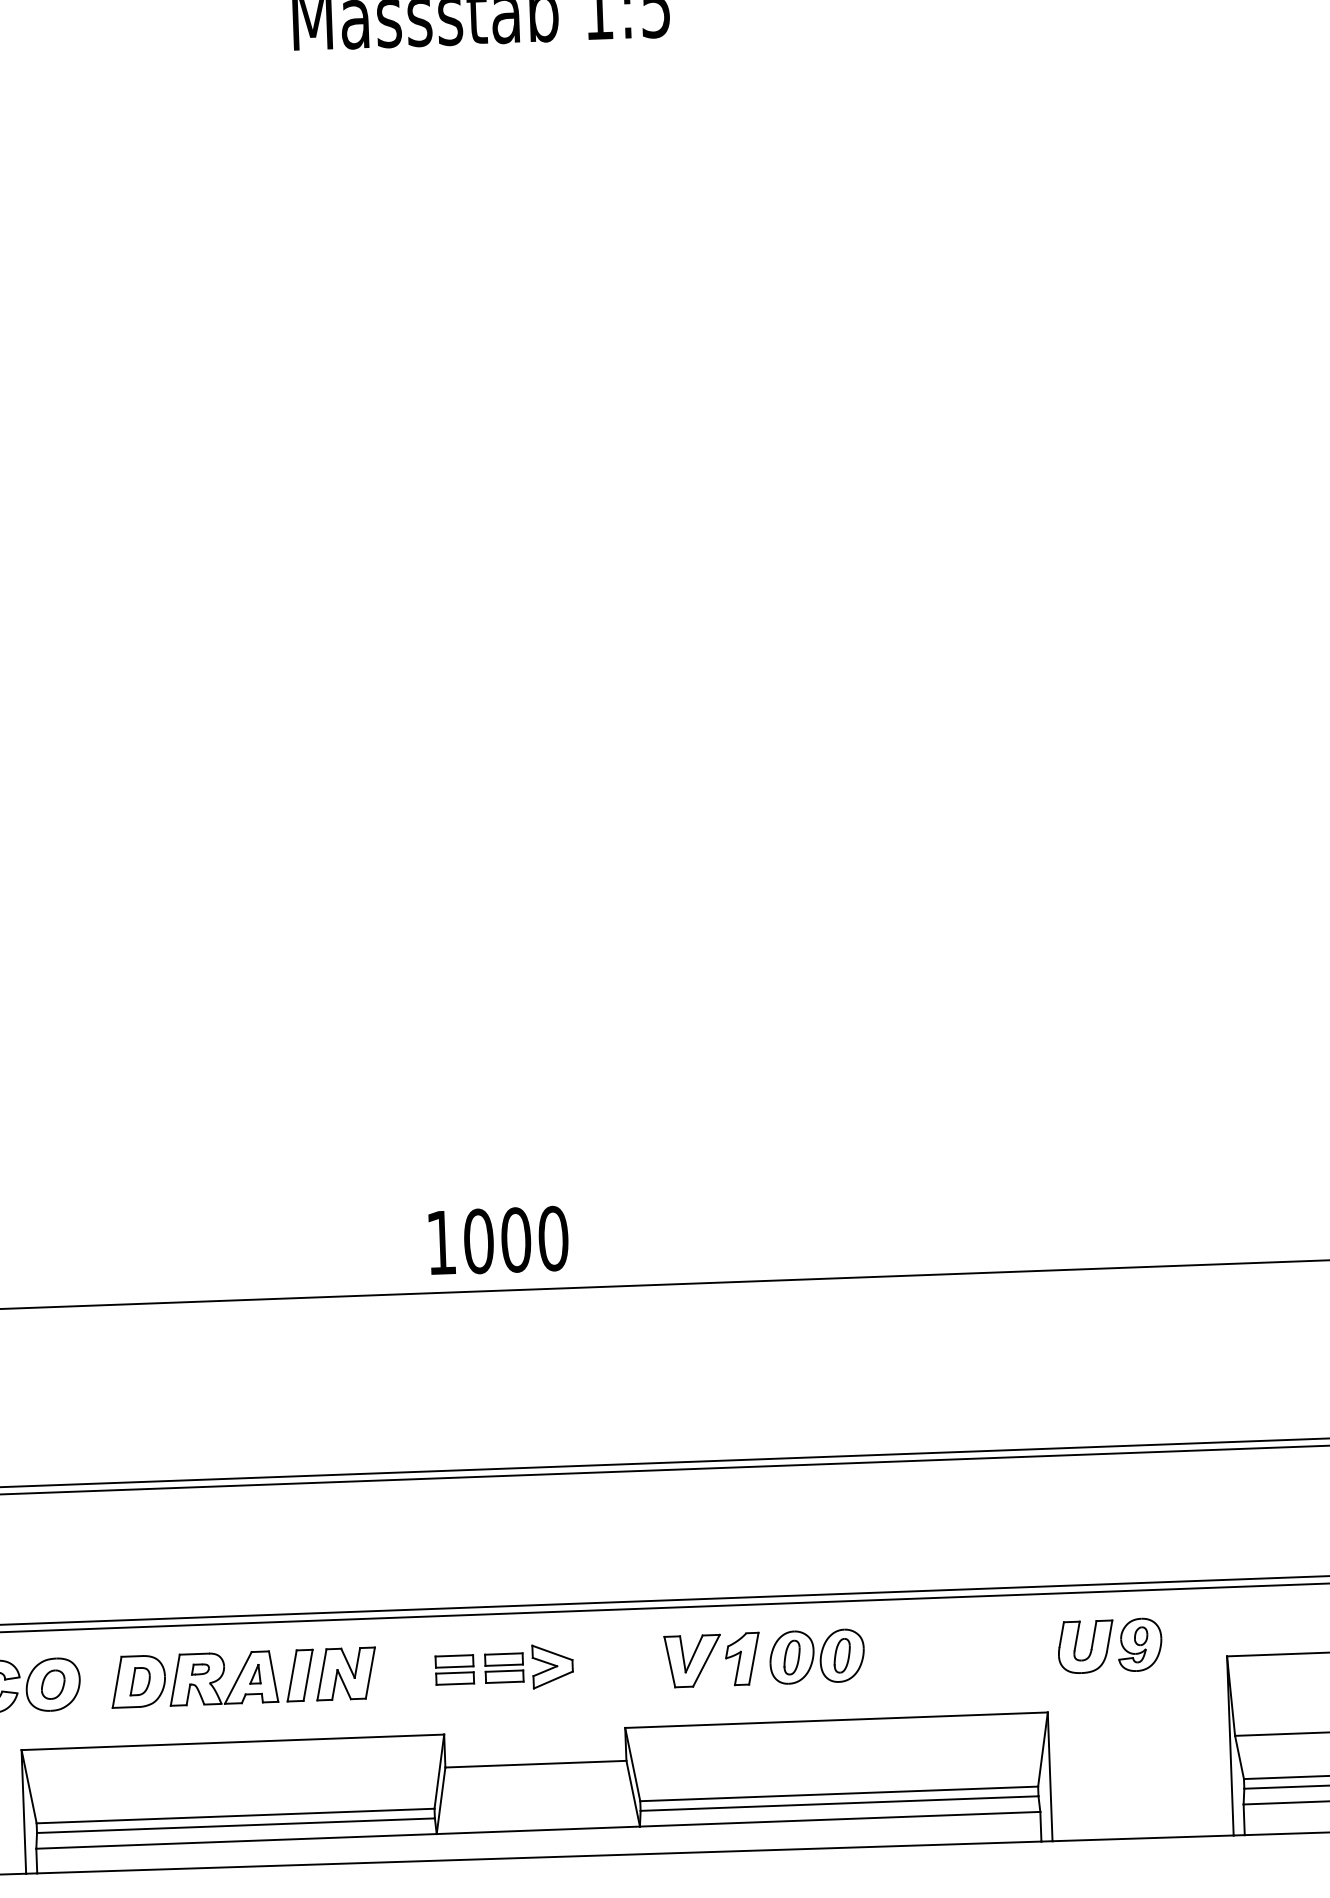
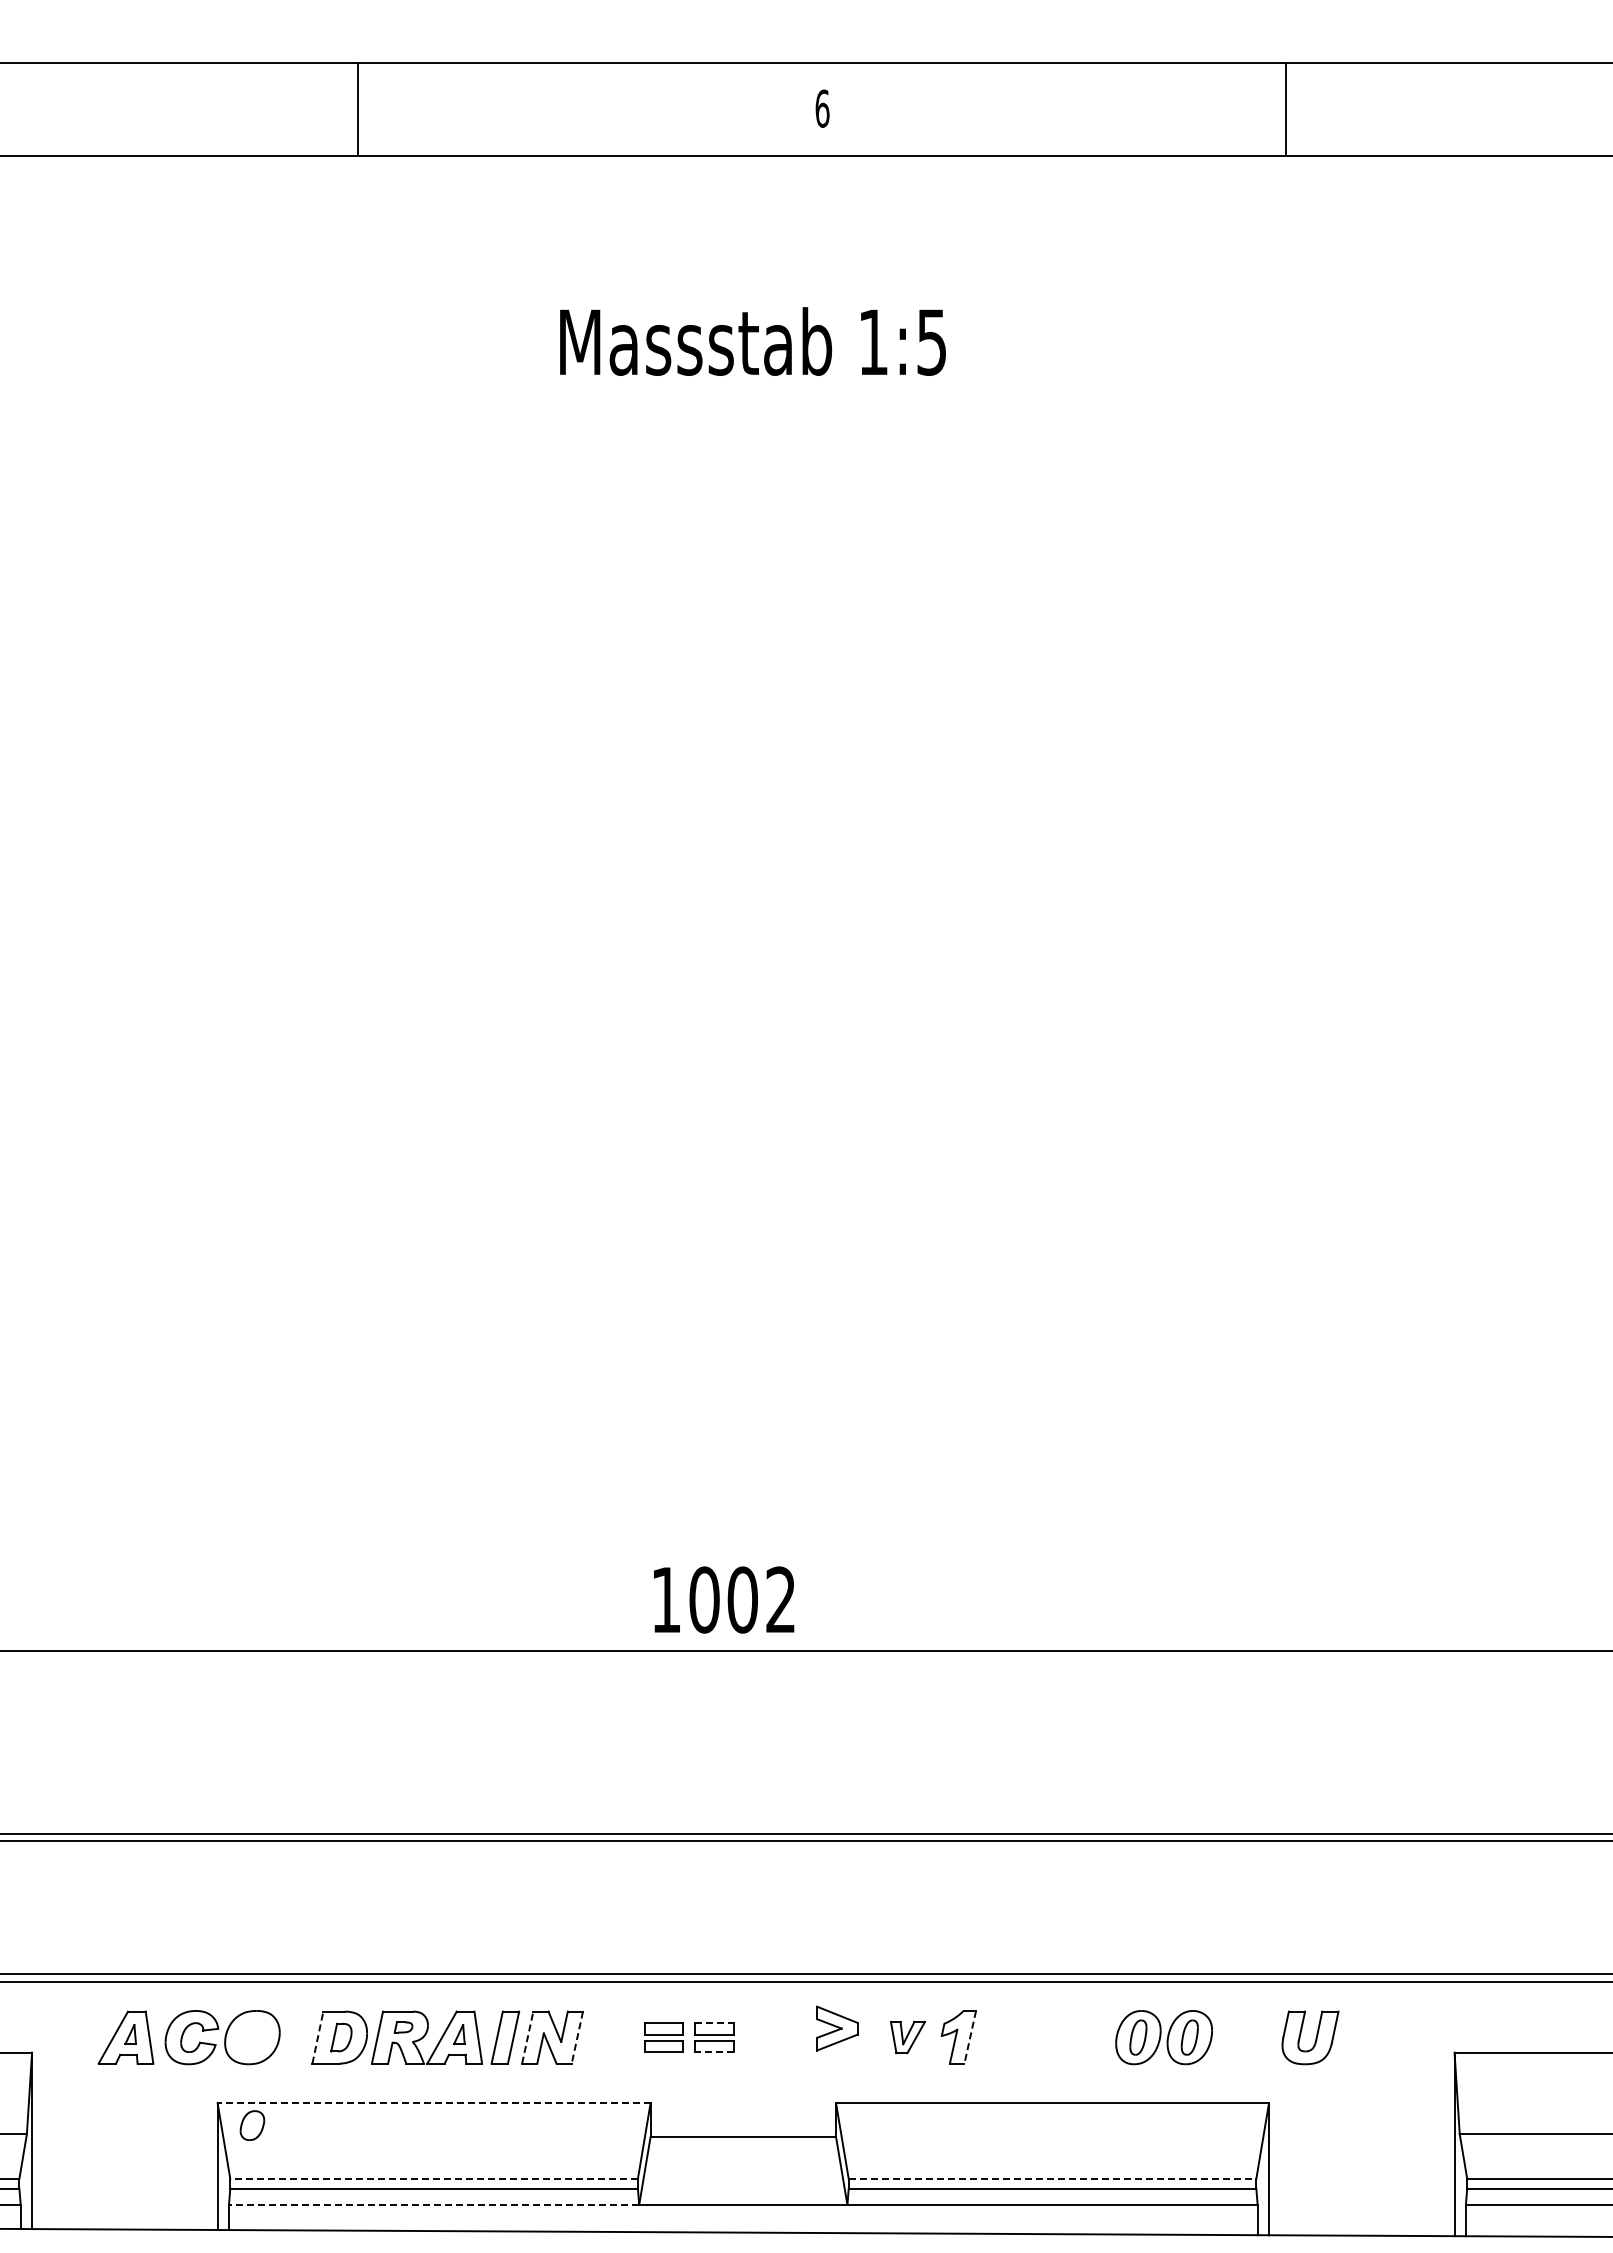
text: (553, 1238) -> (781, 1599), 1000 -> 1002
part: (1139, 1644) -> (1365, 2037), removed
line: (504, 1654) -> (715, 2023), solid -> dashed
part: (816, 1656) -> (1163, 2037), moved
line: (754, 1658) -> (970, 2037), solid -> dashed
part: (692, 1661) -> (907, 2037), size x0.6
part: (553, 1666) -> (837, 2028), moved
line: (370, 1672) -> (577, 2037), solid -> dashed
line: (321, 1674) -> (527, 2037), solid -> dashed
line: (116, 1682) -> (317, 2037), solid -> dashed
line: (504, 1682) -> (714, 2052), solid -> dashed
part: (53, 1684) -> (252, 2125), moved
line: (232, 1742) -> (433, 2103), solid -> dashed
line: (839, 1793) -> (1052, 2178), solid -> dashed
line: (235, 1815) -> (434, 2178), solid -> dashed
line: (235, 1841) -> (433, 2204), solid -> dashed

